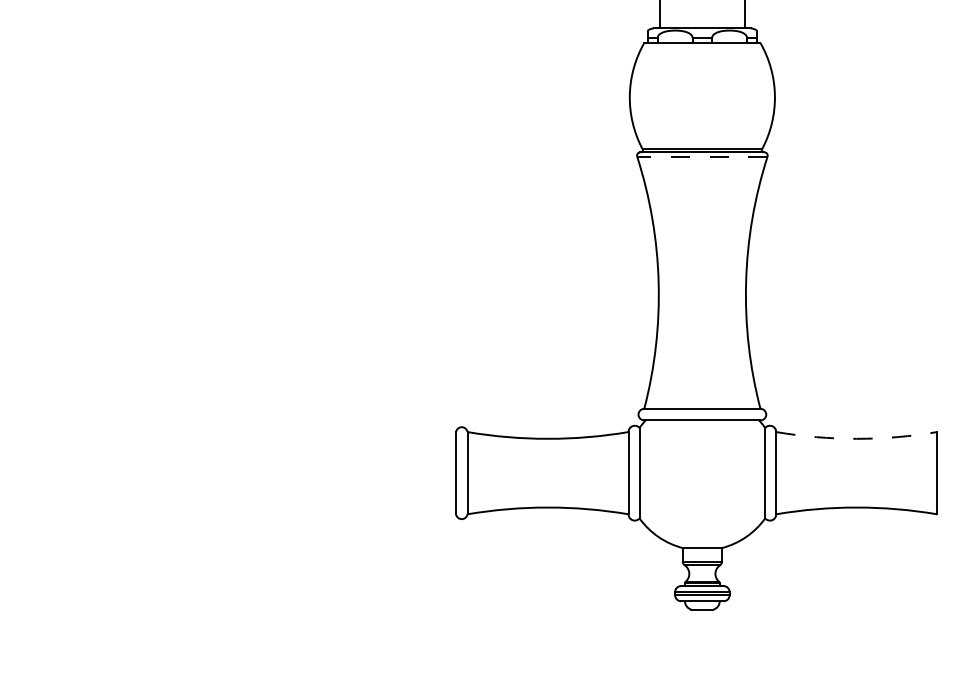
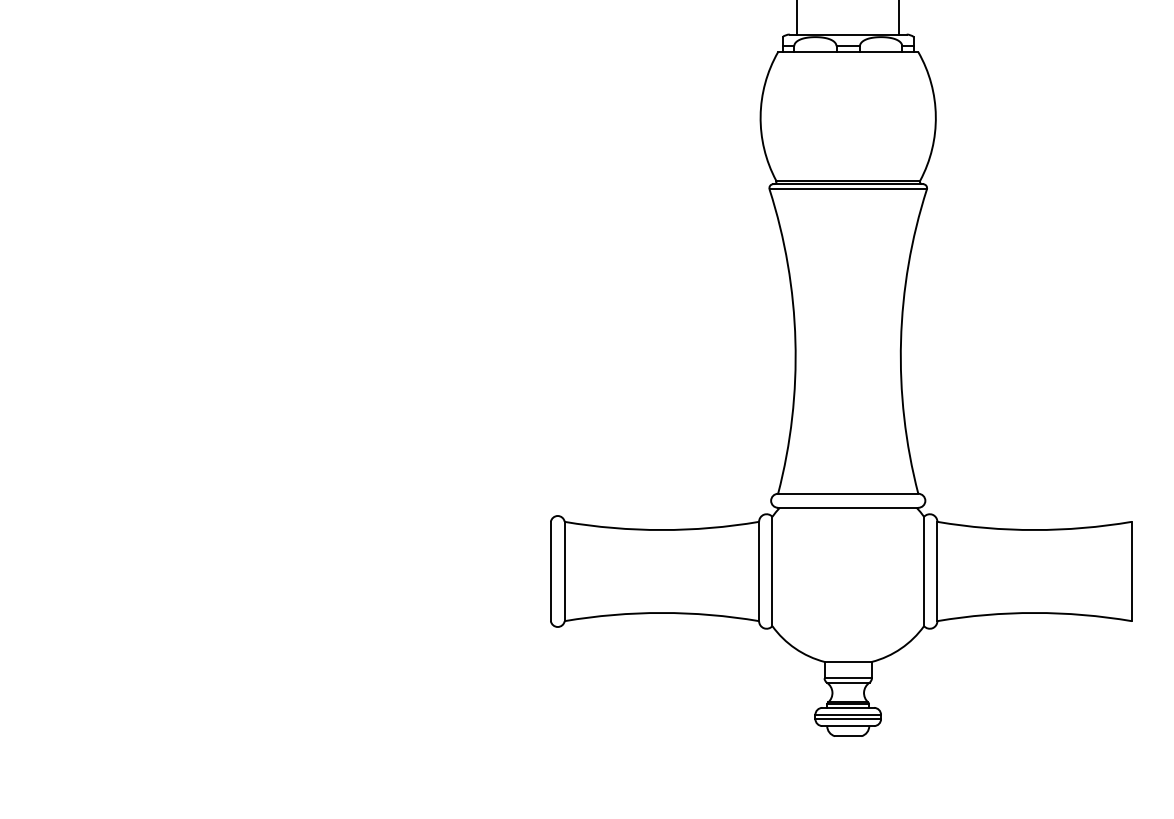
line: (702, 156) -> (848, 189), dashed -> solid
arc: (856, 439) -> (1034, 530), dashed -> solid

